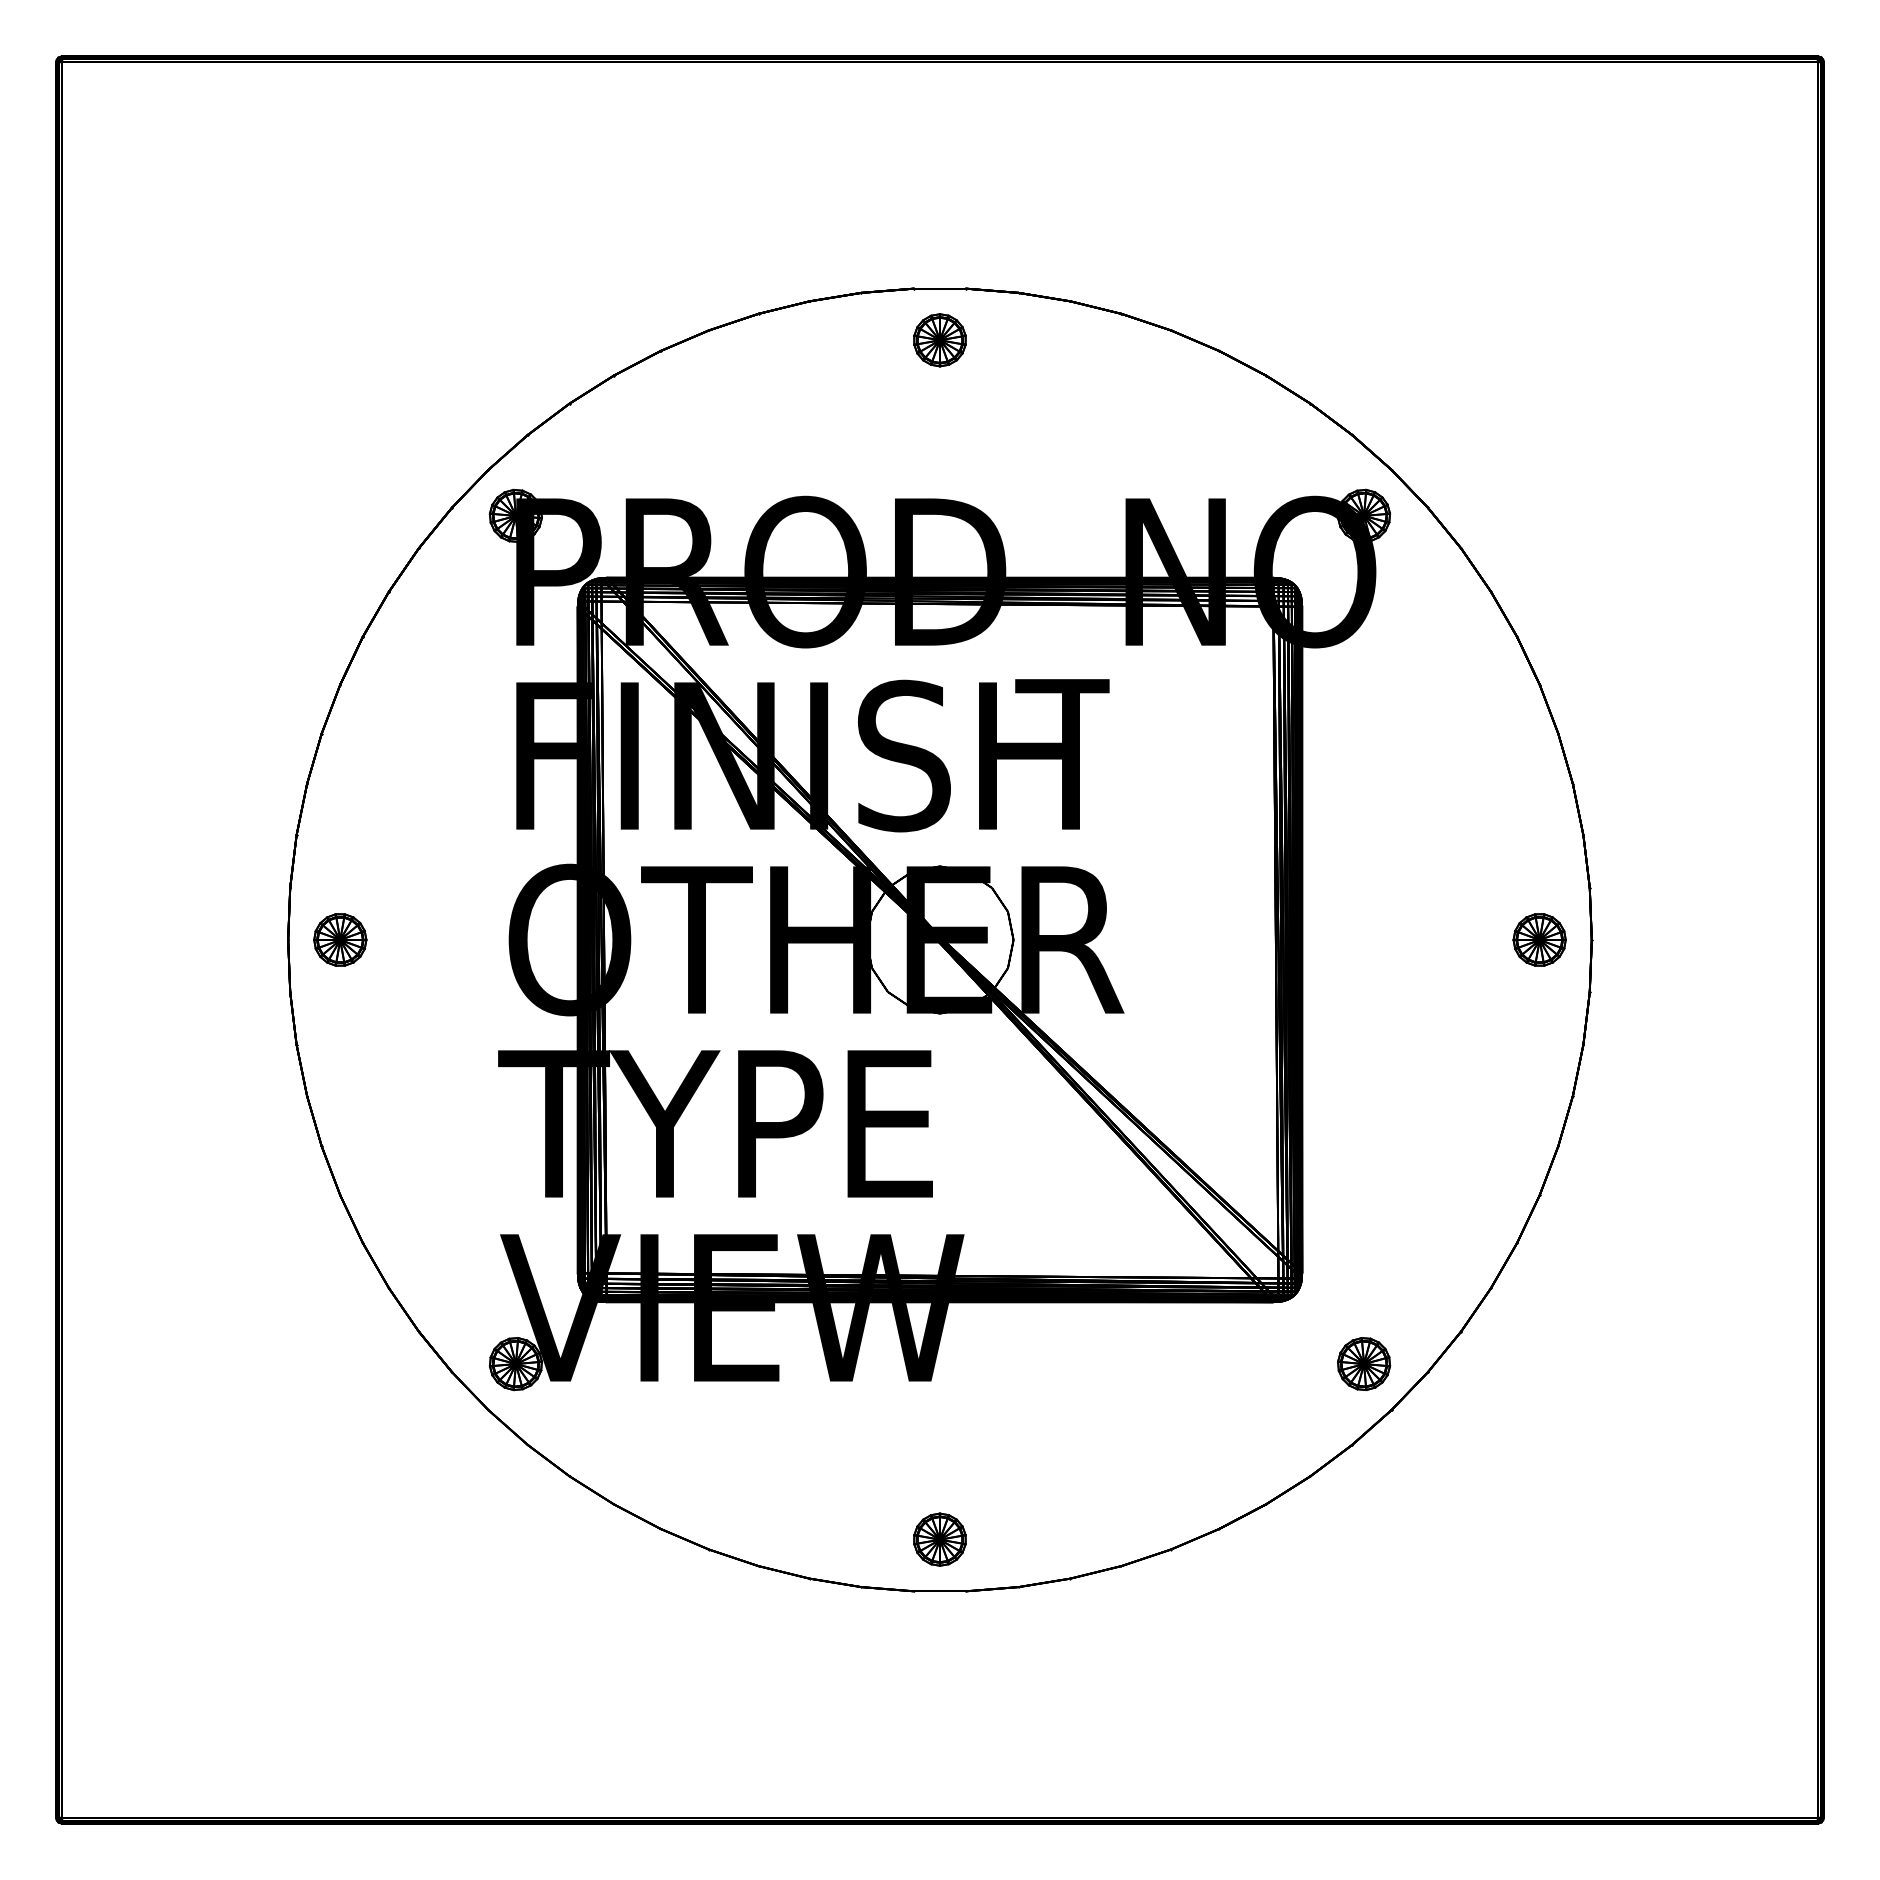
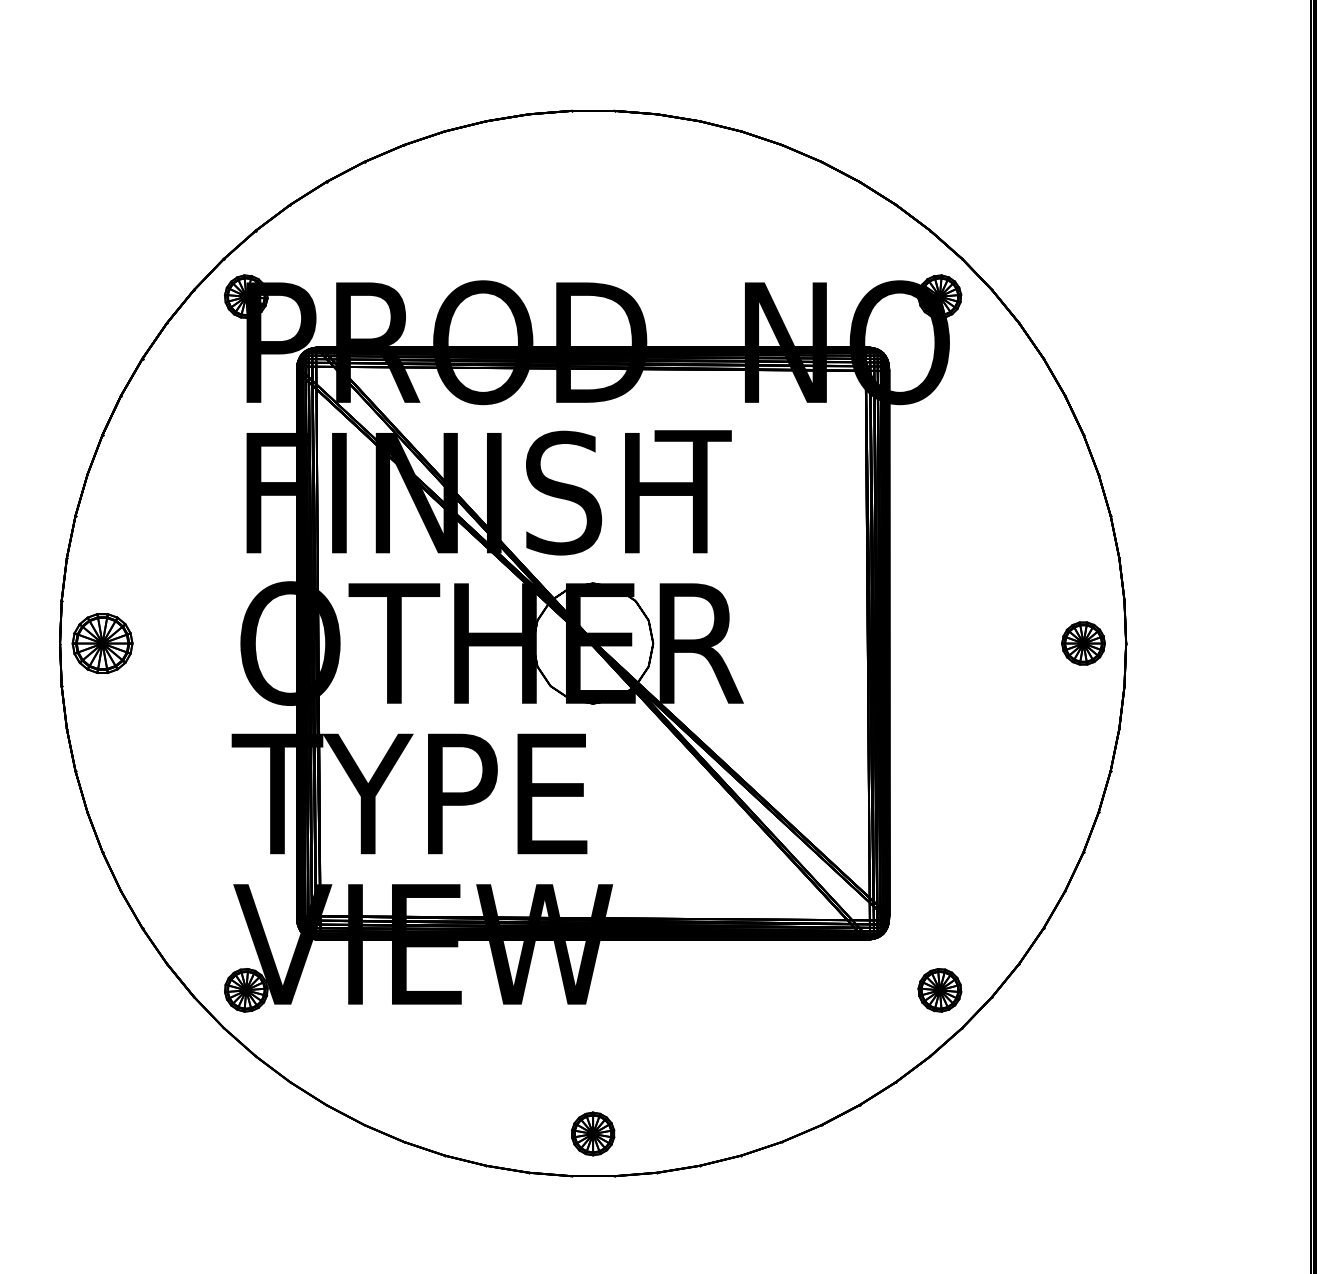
part: (939, 340) -> (592, 153), removed
part: (340, 939) -> (102, 643), size x1.4

